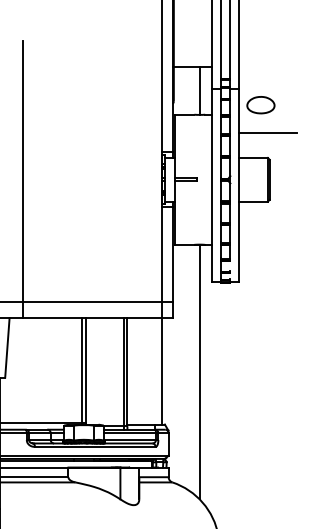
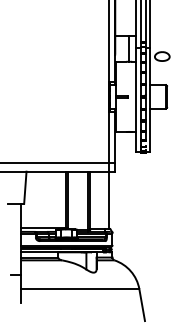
line: (266, 132) -> (165, 71), removed
line: (22, 179) -> (33, 96), removed
line: (200, 371) -> (129, 200), removed

